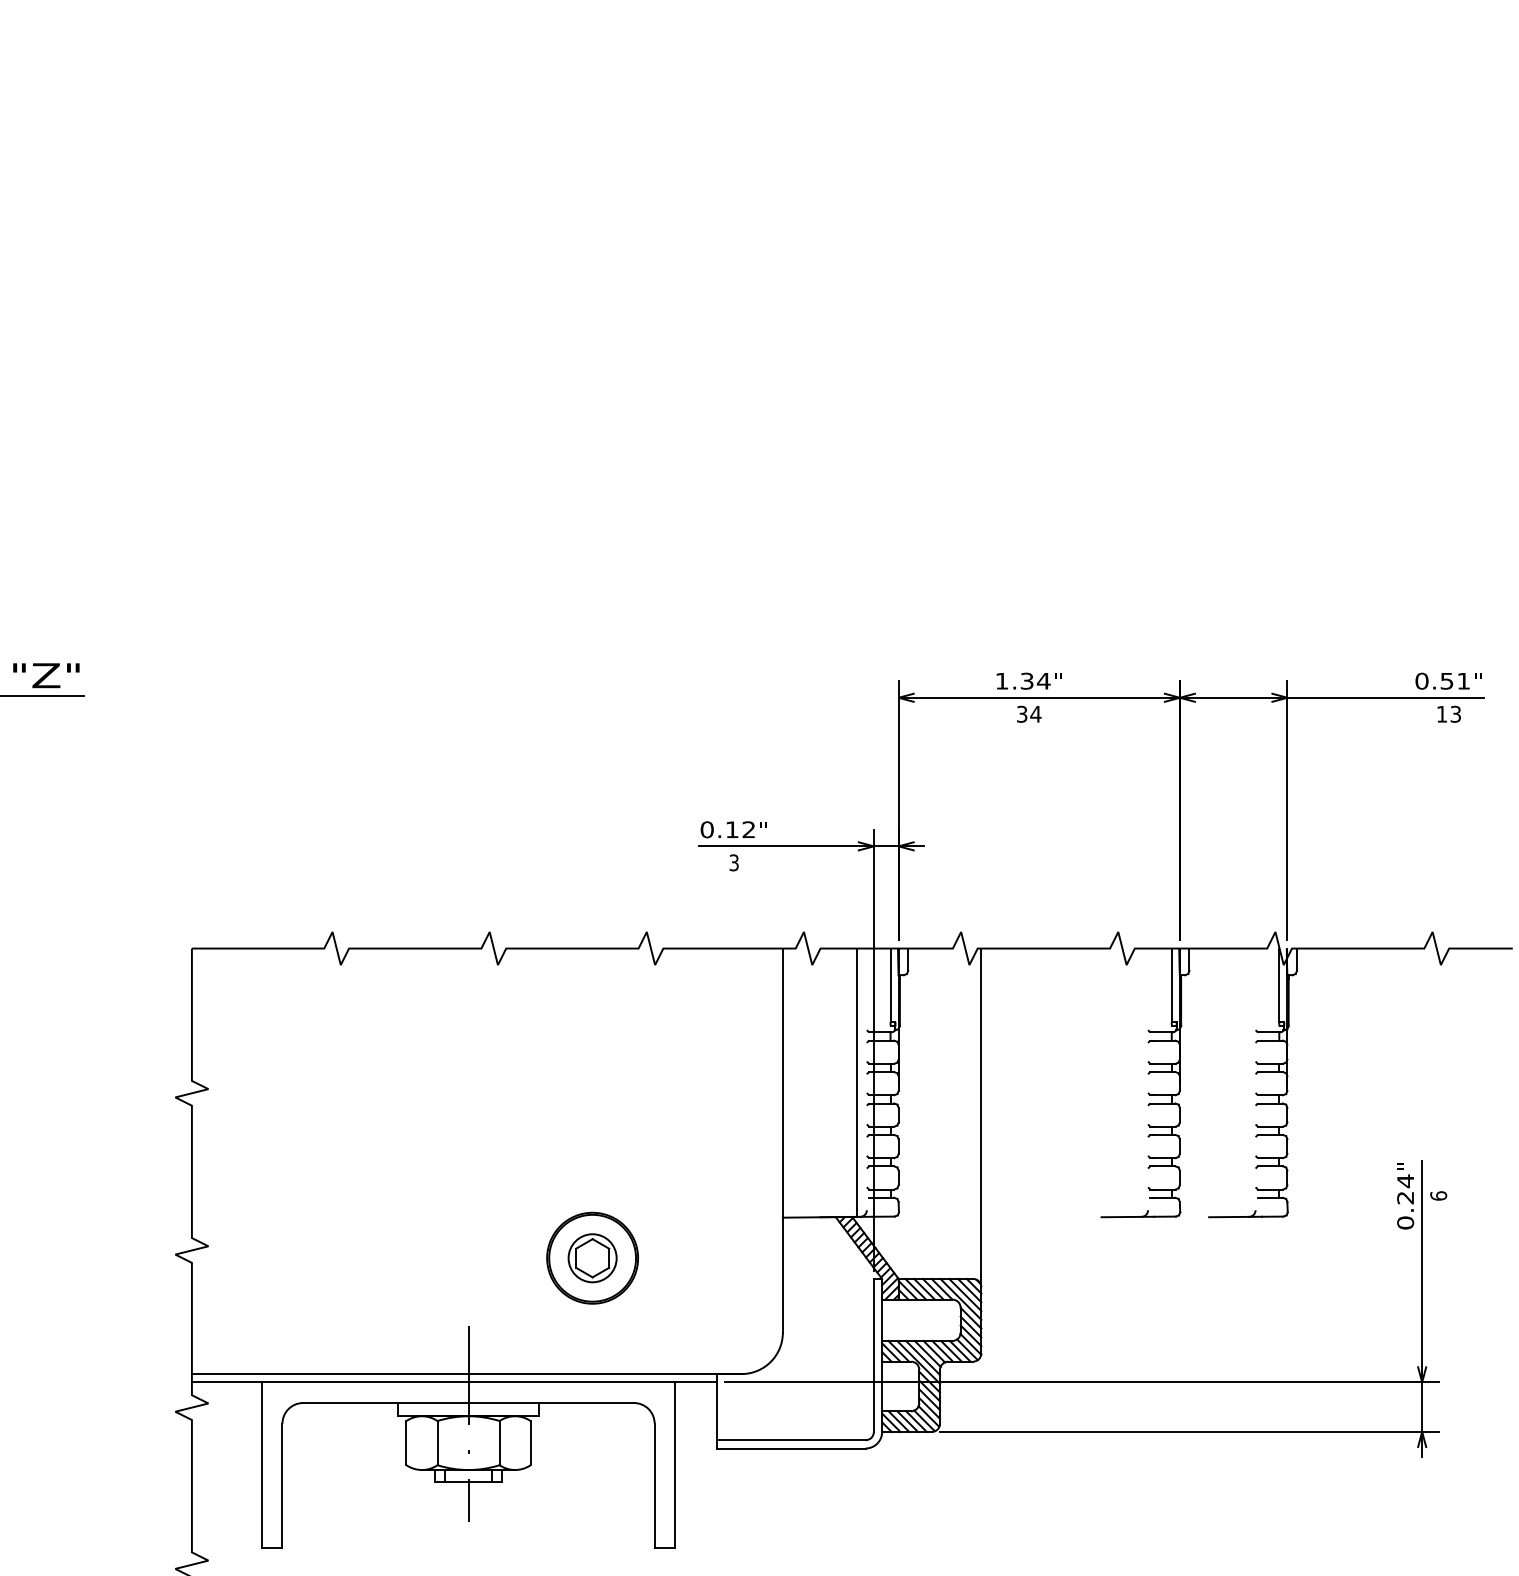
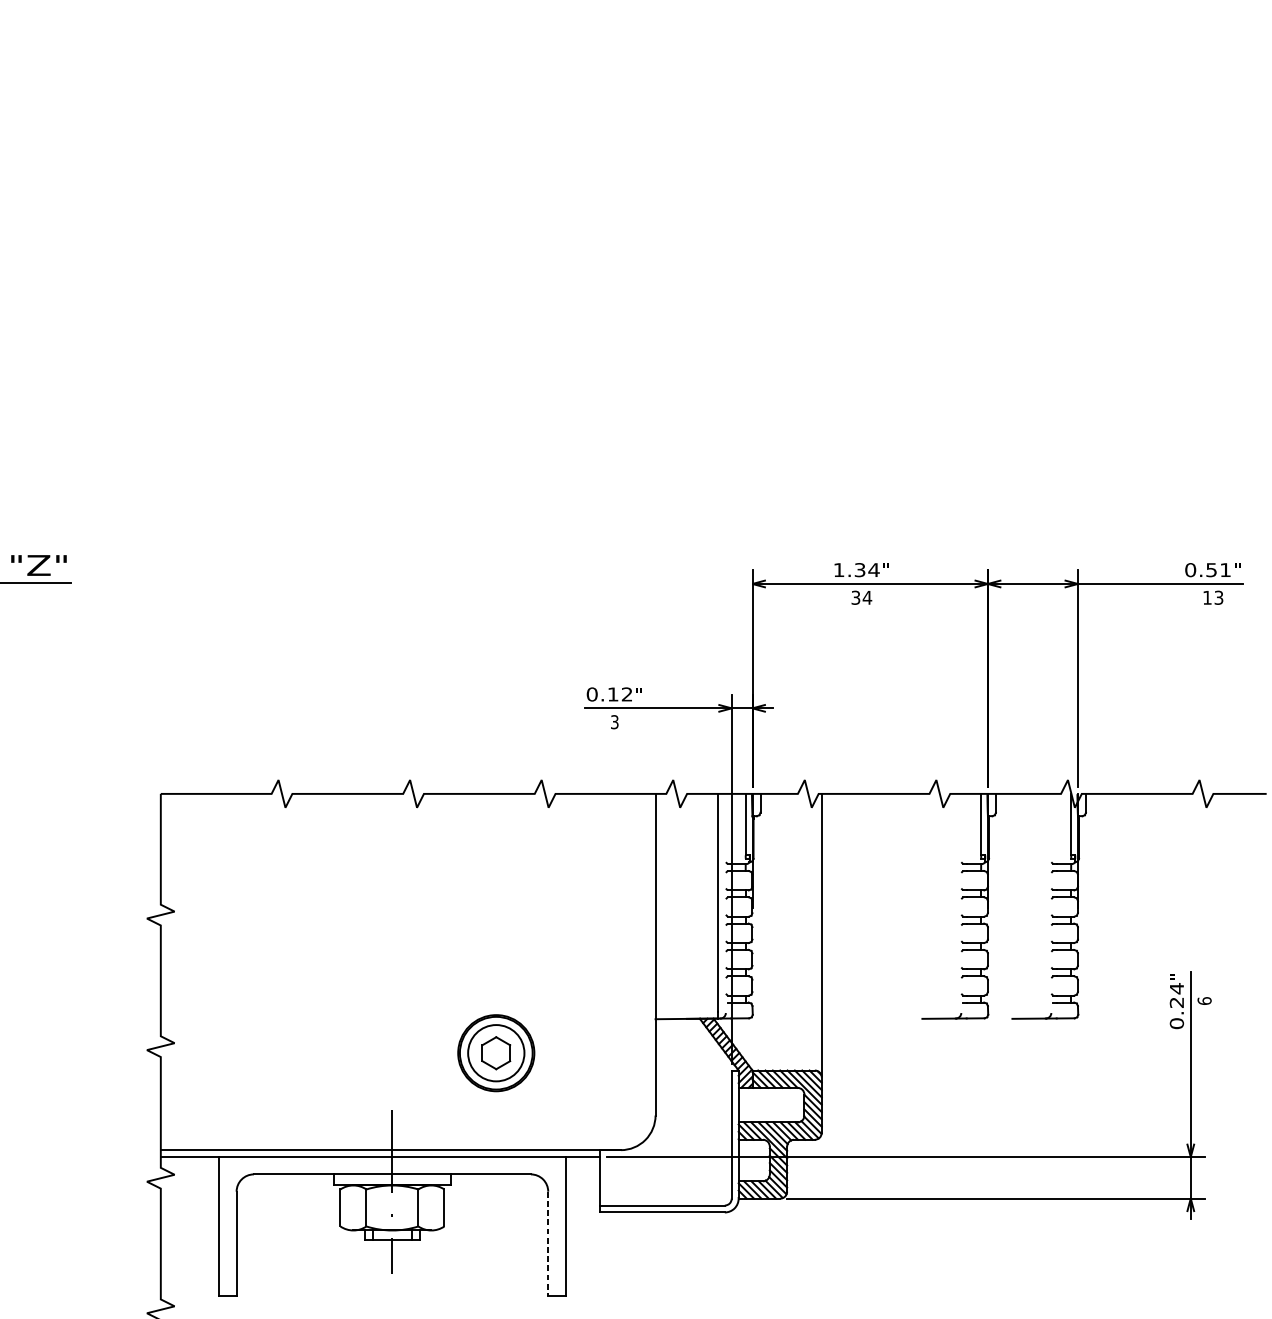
circle: (592, 1258) -> (496, 1053), size x1.4
line: (654, 1486) -> (548, 1244), solid -> dashed

